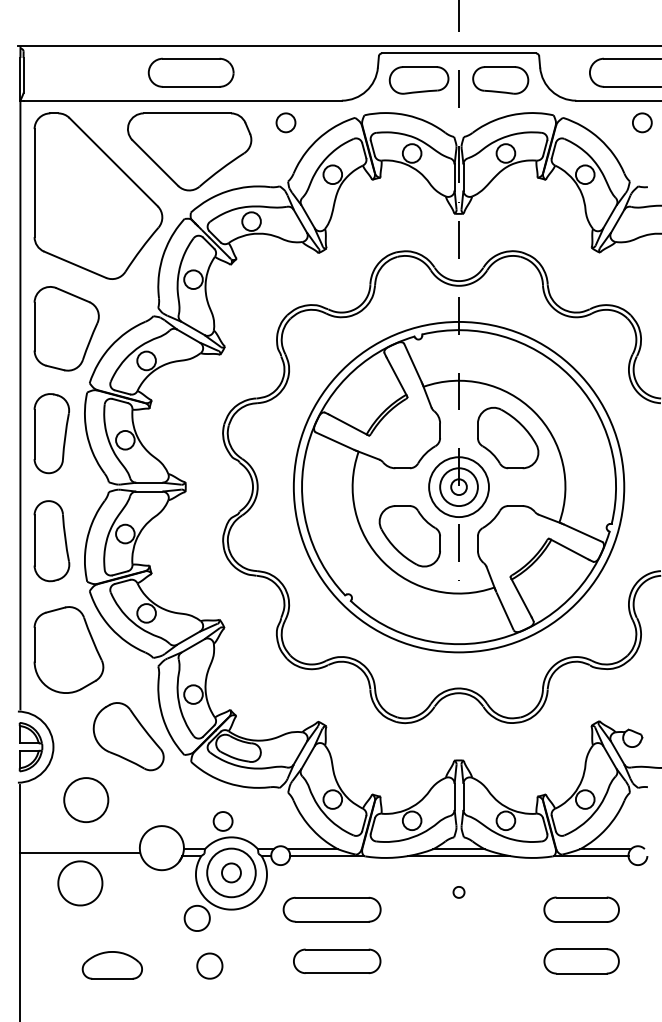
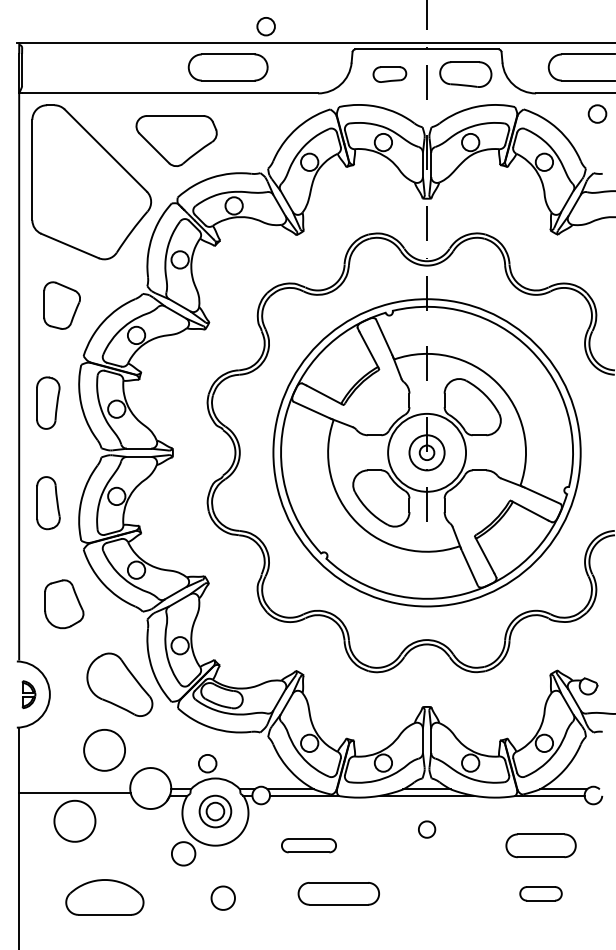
part: (190, 72) -> (227, 67), moved
part: (418, 80) -> (389, 74), size x0.6
circle: (285, 122) -> (265, 26), moved
part: (189, 151) -> (176, 140), size x0.7
part: (66, 328) -> (62, 305), size x0.6
part: (51, 433) -> (48, 402), size x0.7
circle: (458, 487) -> (426, 453), size x1.4
part: (51, 541) -> (48, 503), size x0.7
part: (68, 649) -> (63, 603), size x0.6
part: (30, 747) -> (28, 694), size x0.6
circle: (86, 800) -> (104, 750), moved
circle: (231, 872) -> (215, 811), size x0.7
part: (458, 892) -> (426, 829), size x1.6
part: (331, 909) -> (308, 845), size x0.6
part: (337, 960) -> (339, 892), moved
part: (581, 961) -> (540, 893), size x0.6
part: (111, 965) -> (103, 897), size x1.4
part: (209, 965) -> (222, 897), moved

